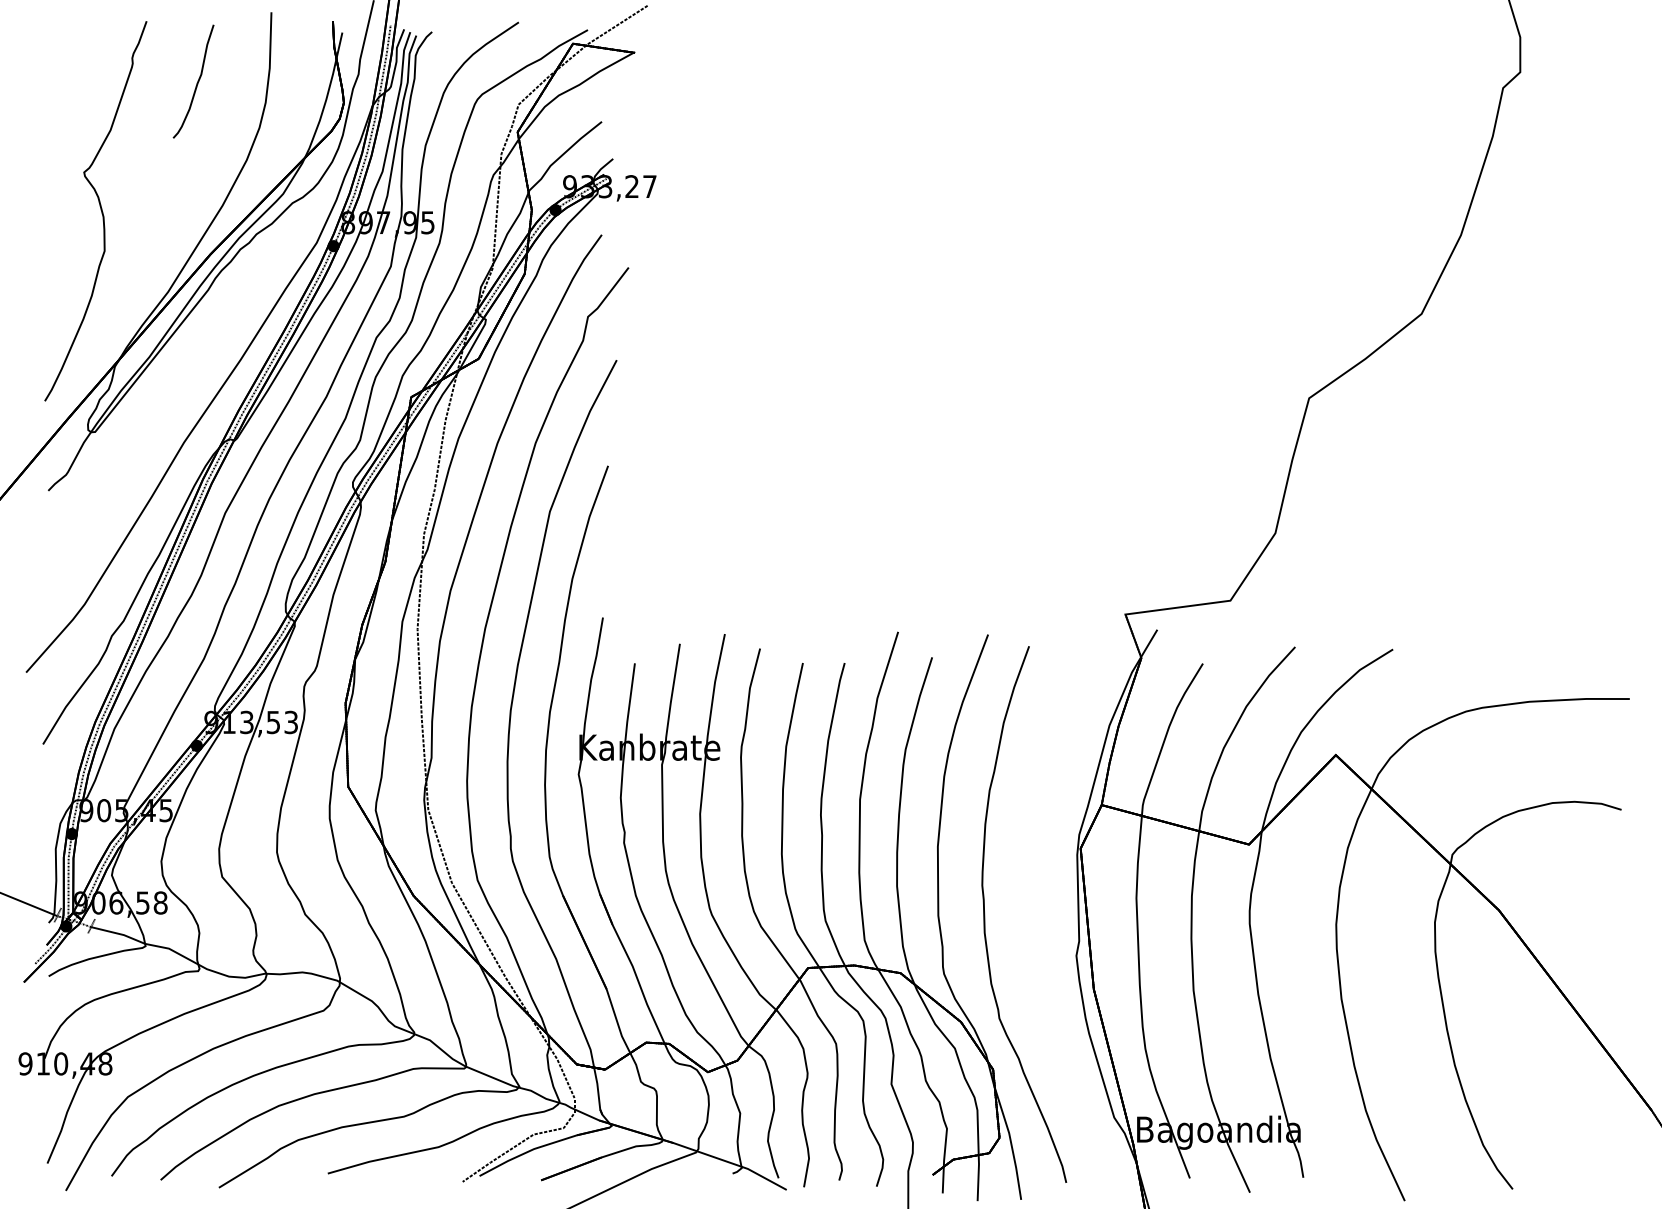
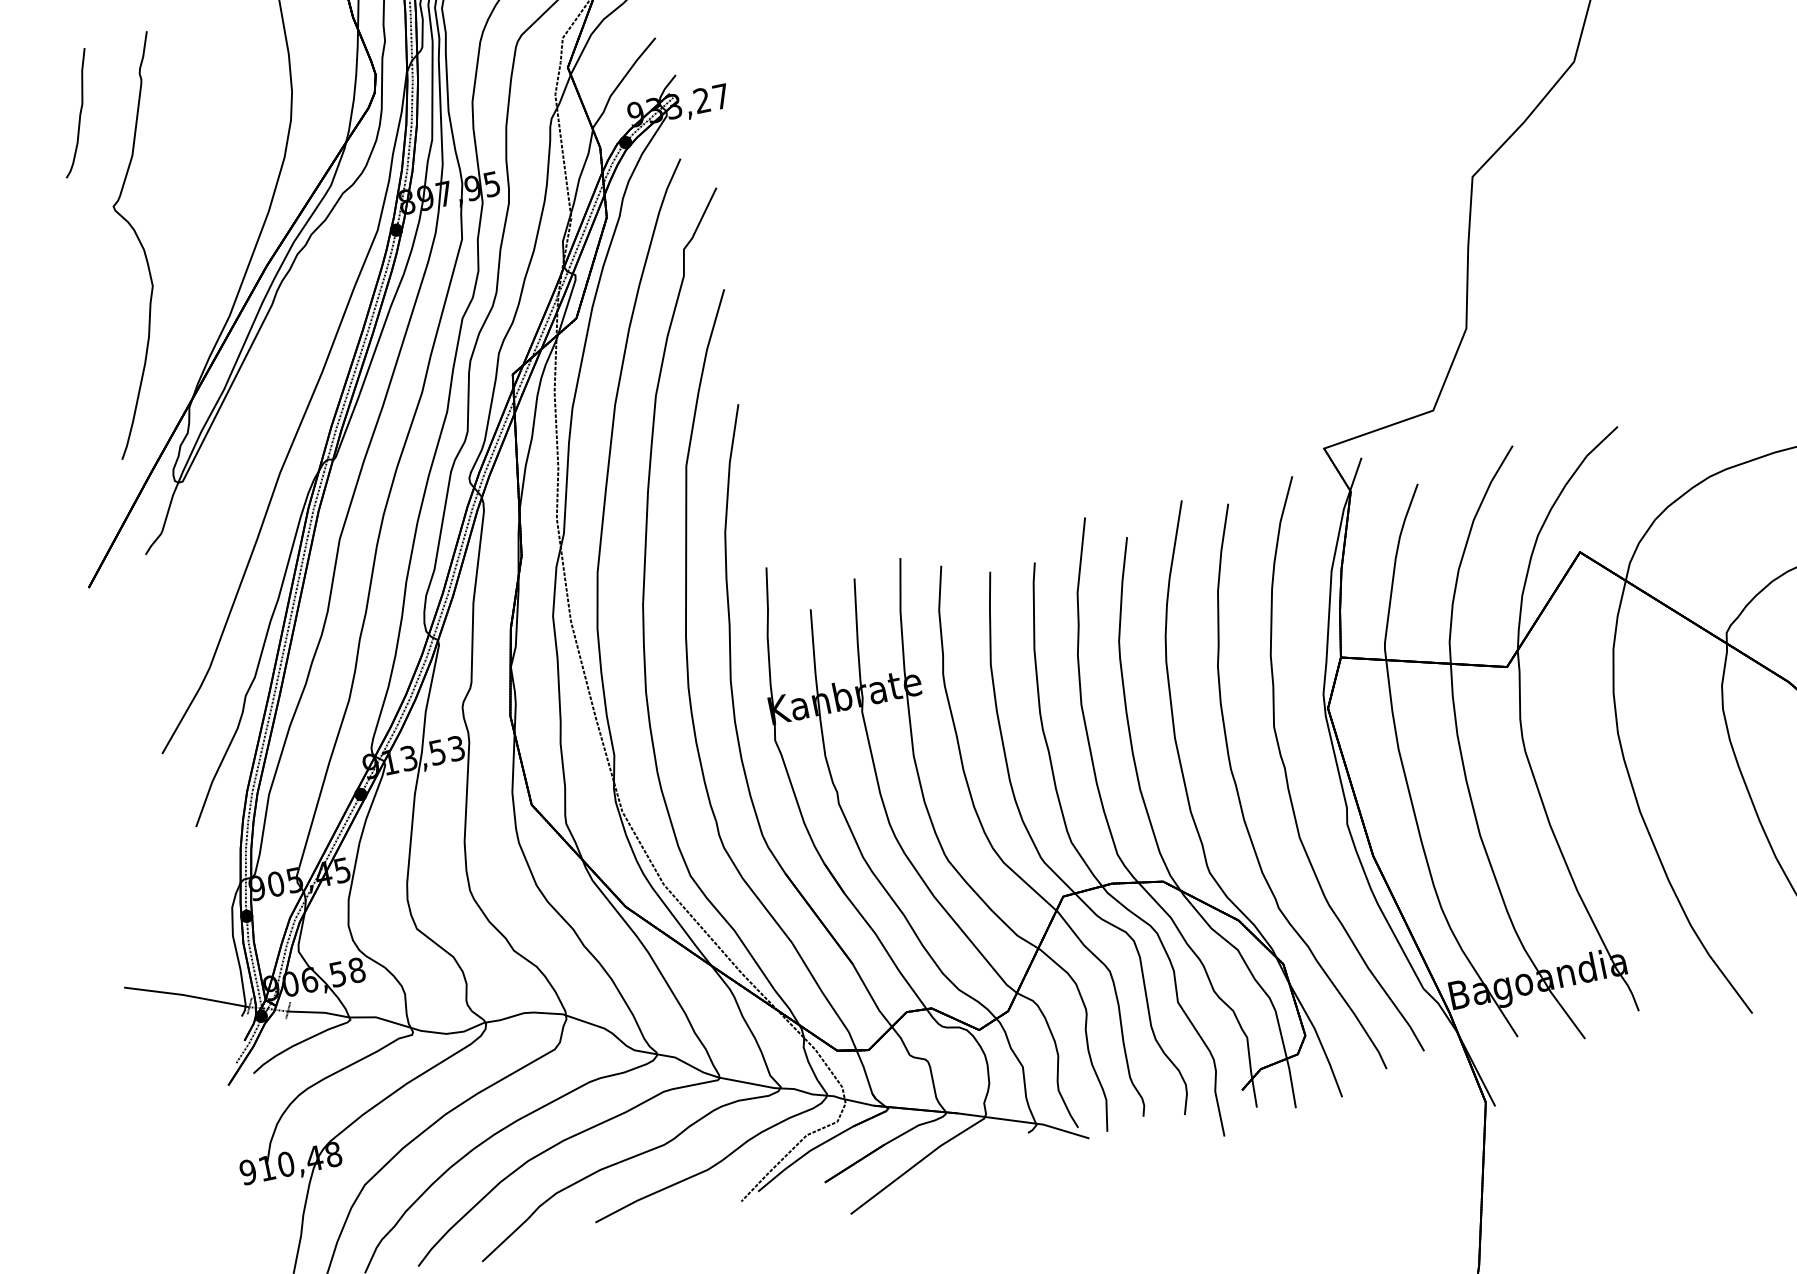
curve: (196, 83) -> (79, 114), moved
part: (1031, 903) -> (1287, 778), added

